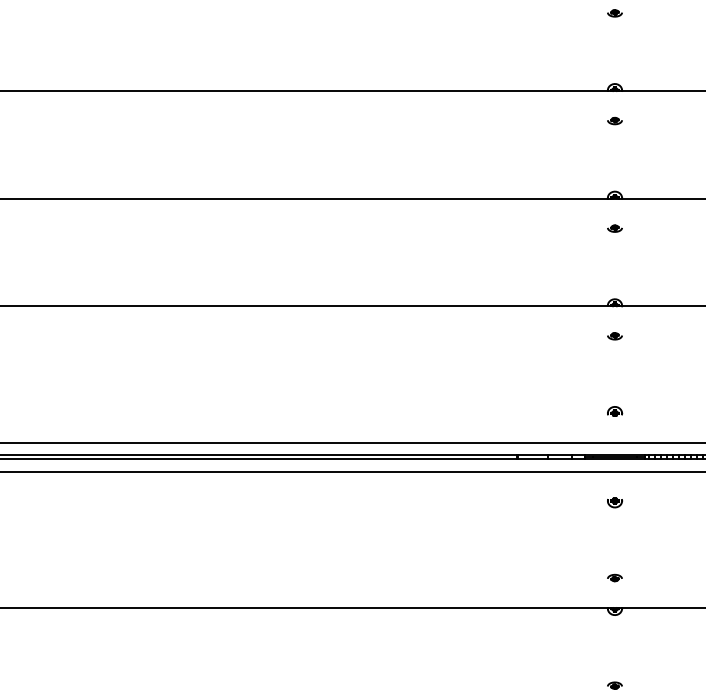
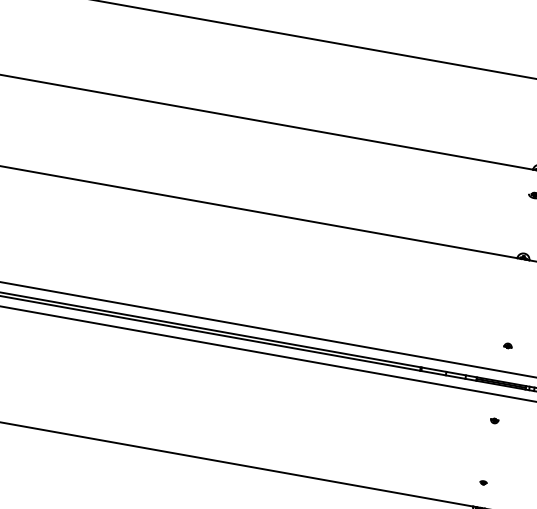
part: (614, 336) -> (518, 284), removed
part: (615, 411) -> (508, 345), size x0.6
part: (614, 502) -> (494, 420), size x0.6
part: (614, 577) -> (483, 482), size x0.6

